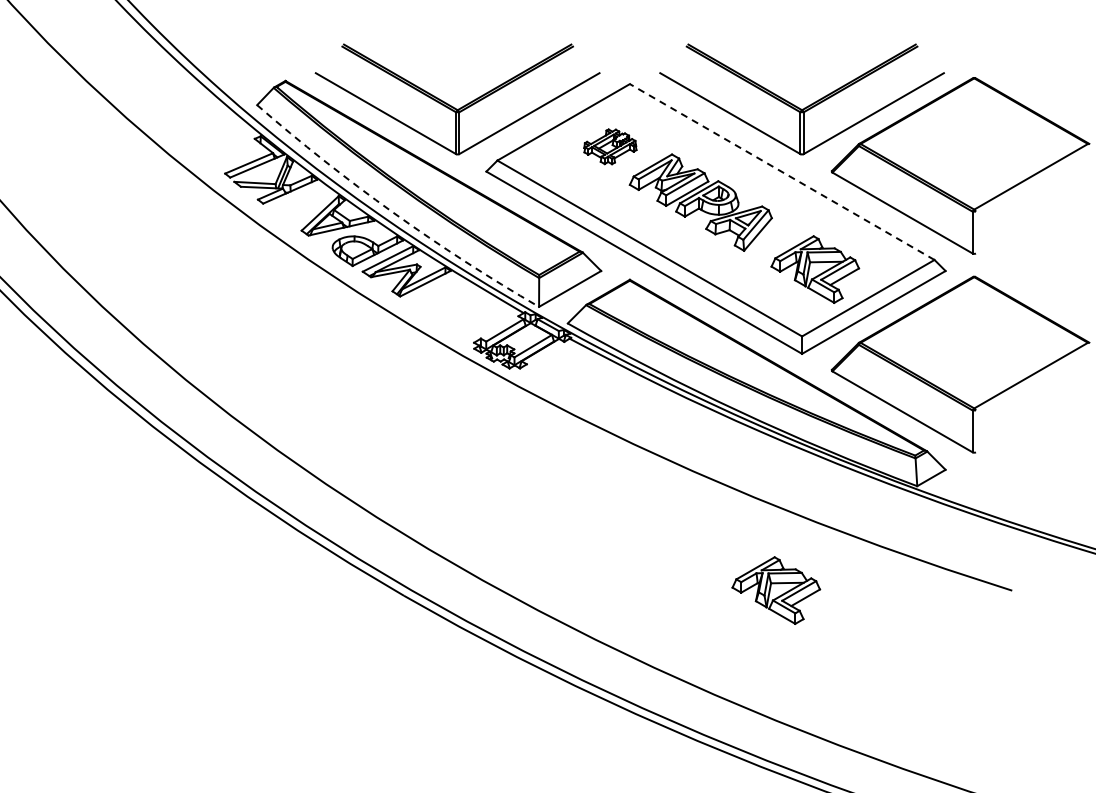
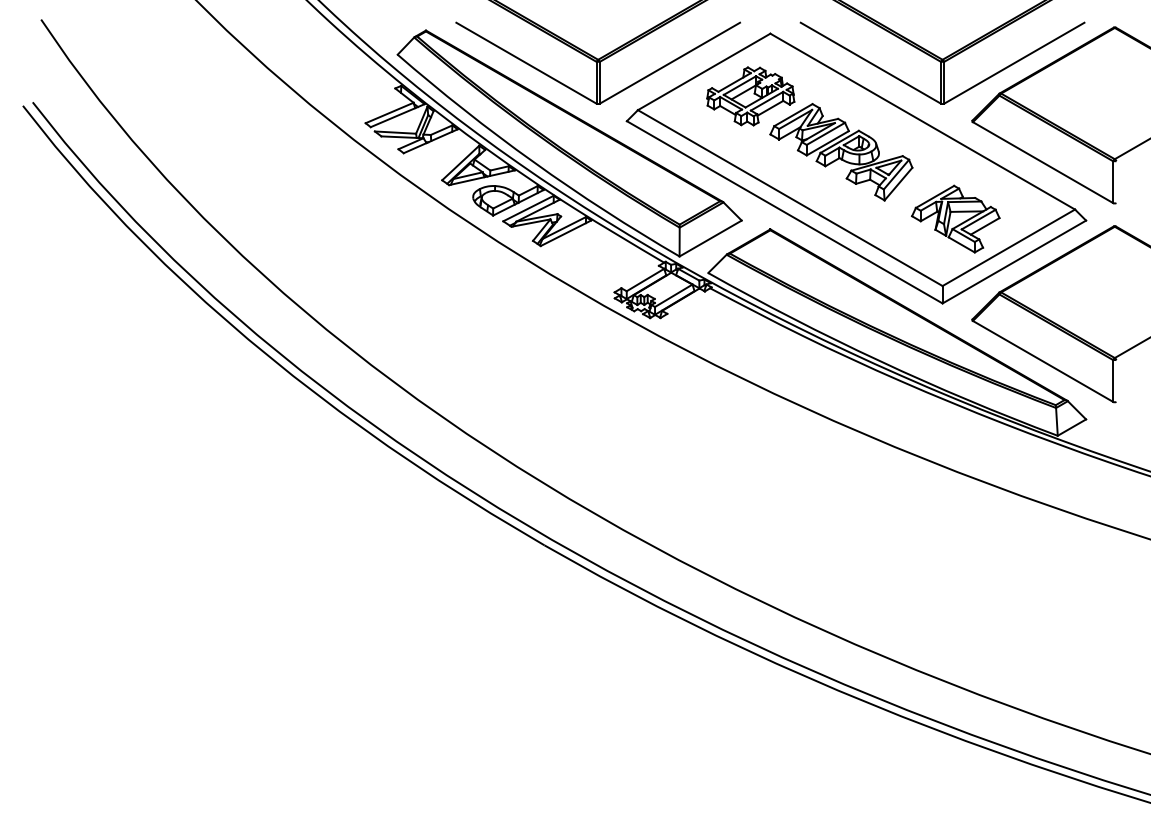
part: (609, 146) -> (750, 96), size x1.67
line: (781, 171) -> (922, 121), dashed -> solid
arc: (392, 212) -> (533, 162), dashed -> solid
part: (775, 589) -> (916, 539), removed

